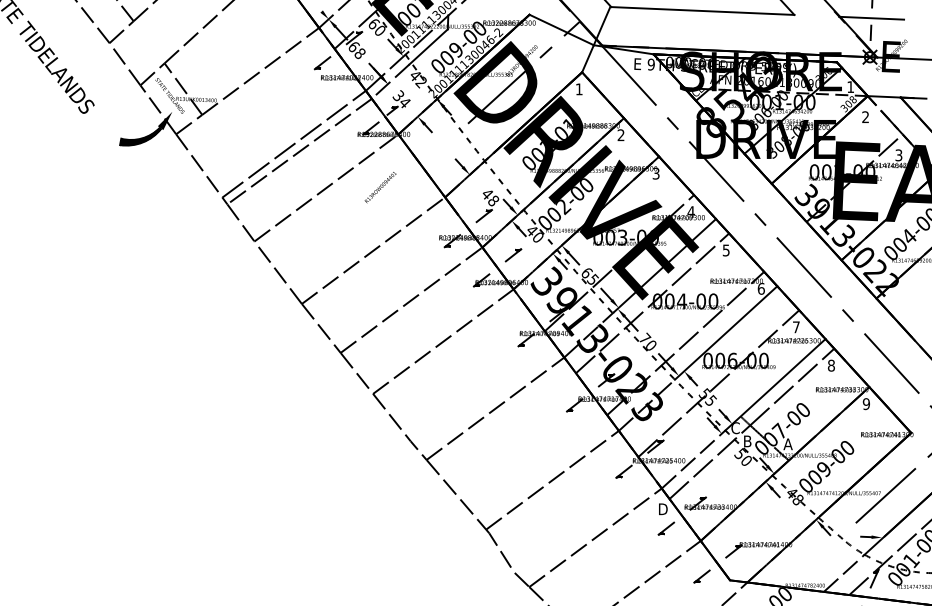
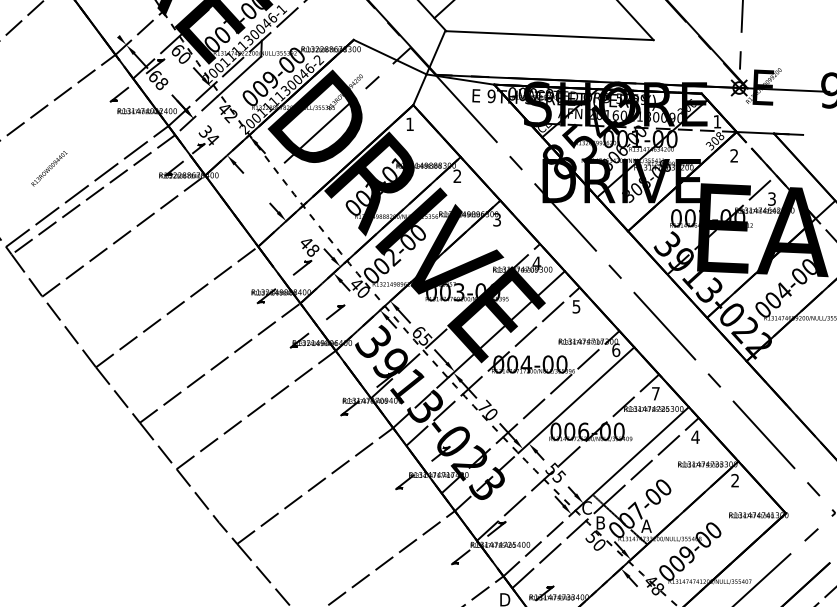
line: (871, 17) -> (740, 43), removed
text: (380, 187) -> (49, 168), moved
text: (831, 365) -> (695, 437), 8 -> 4
text: (865, 404) -> (734, 481), 9 -> 2

